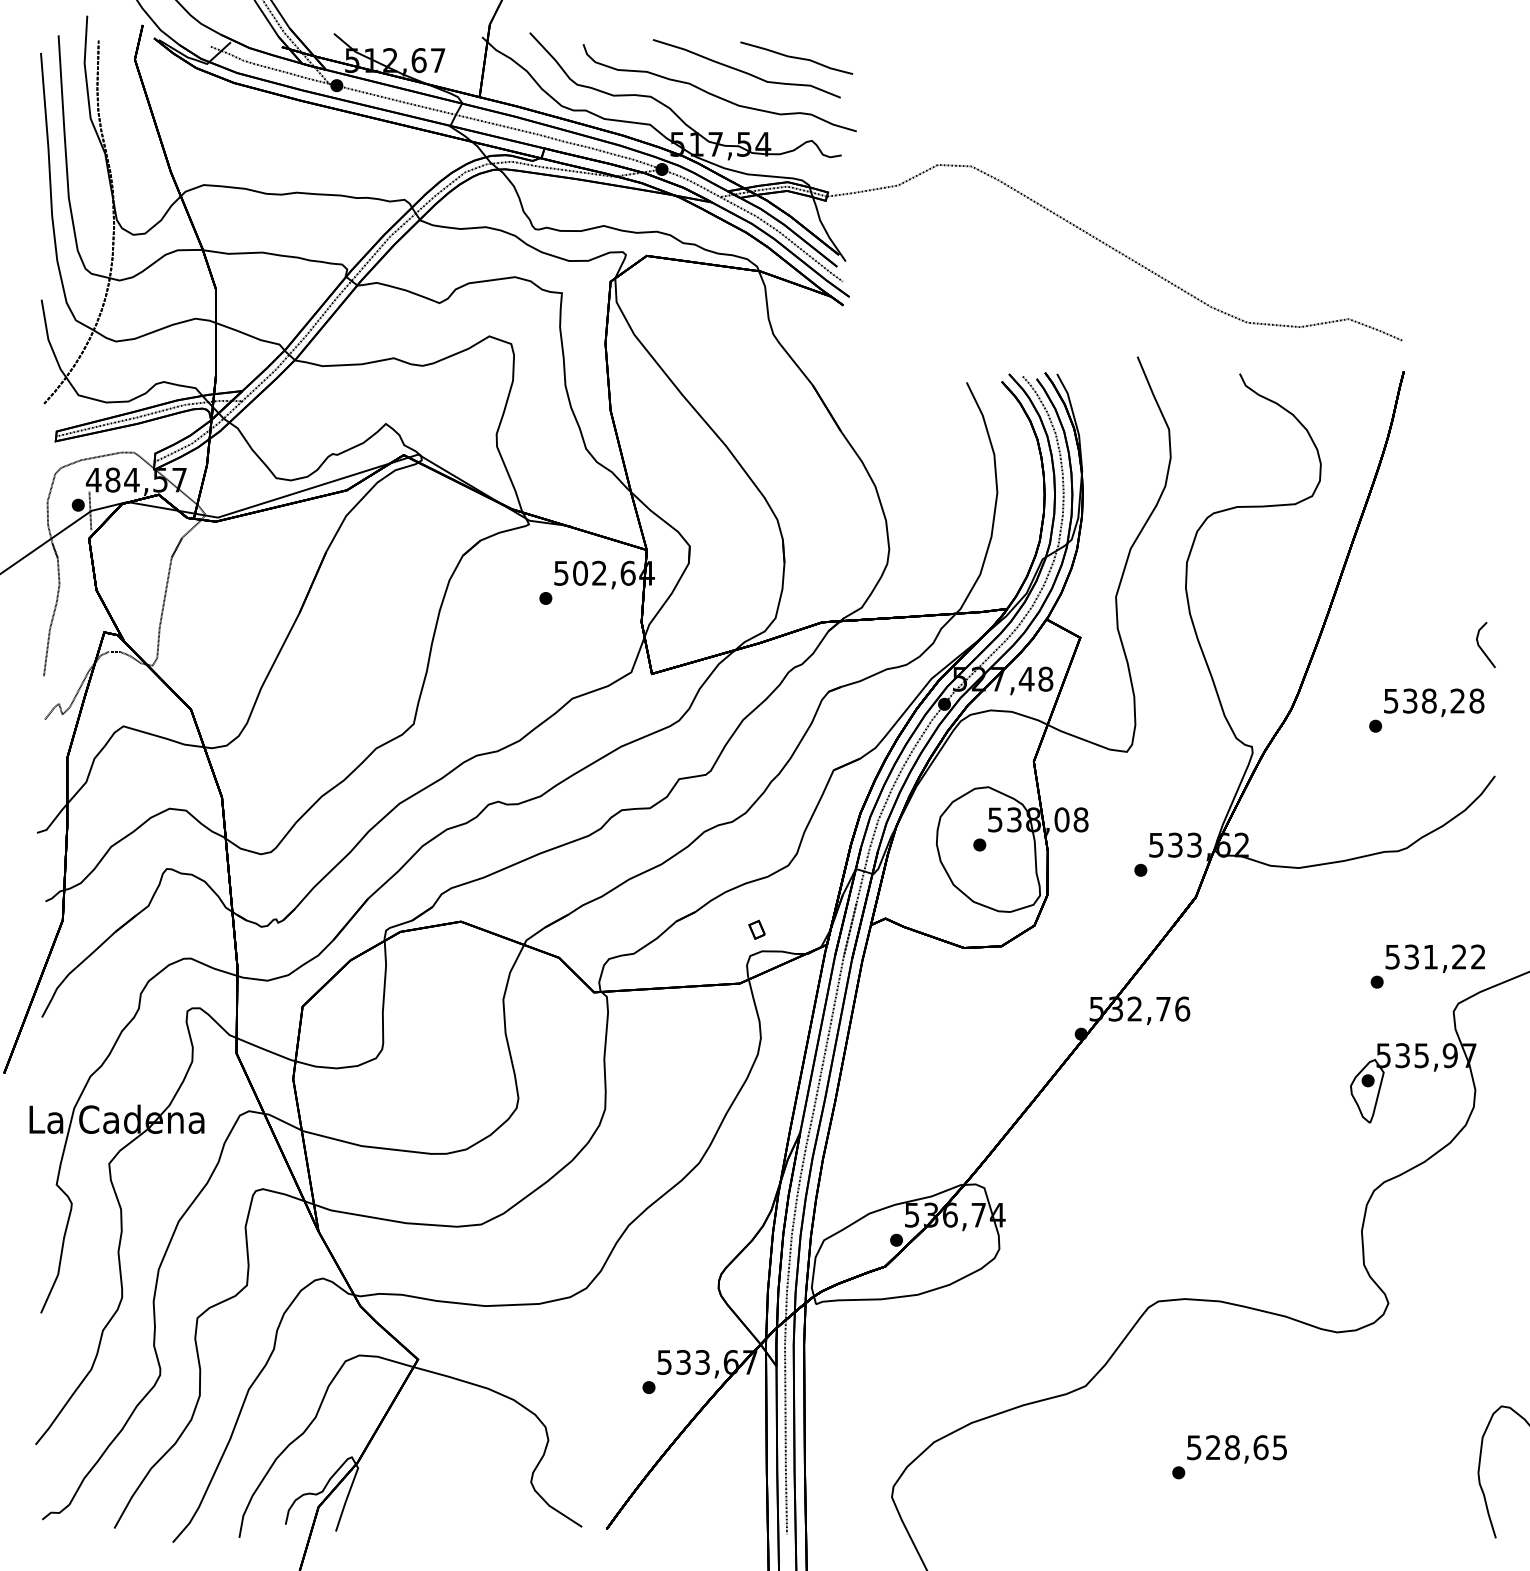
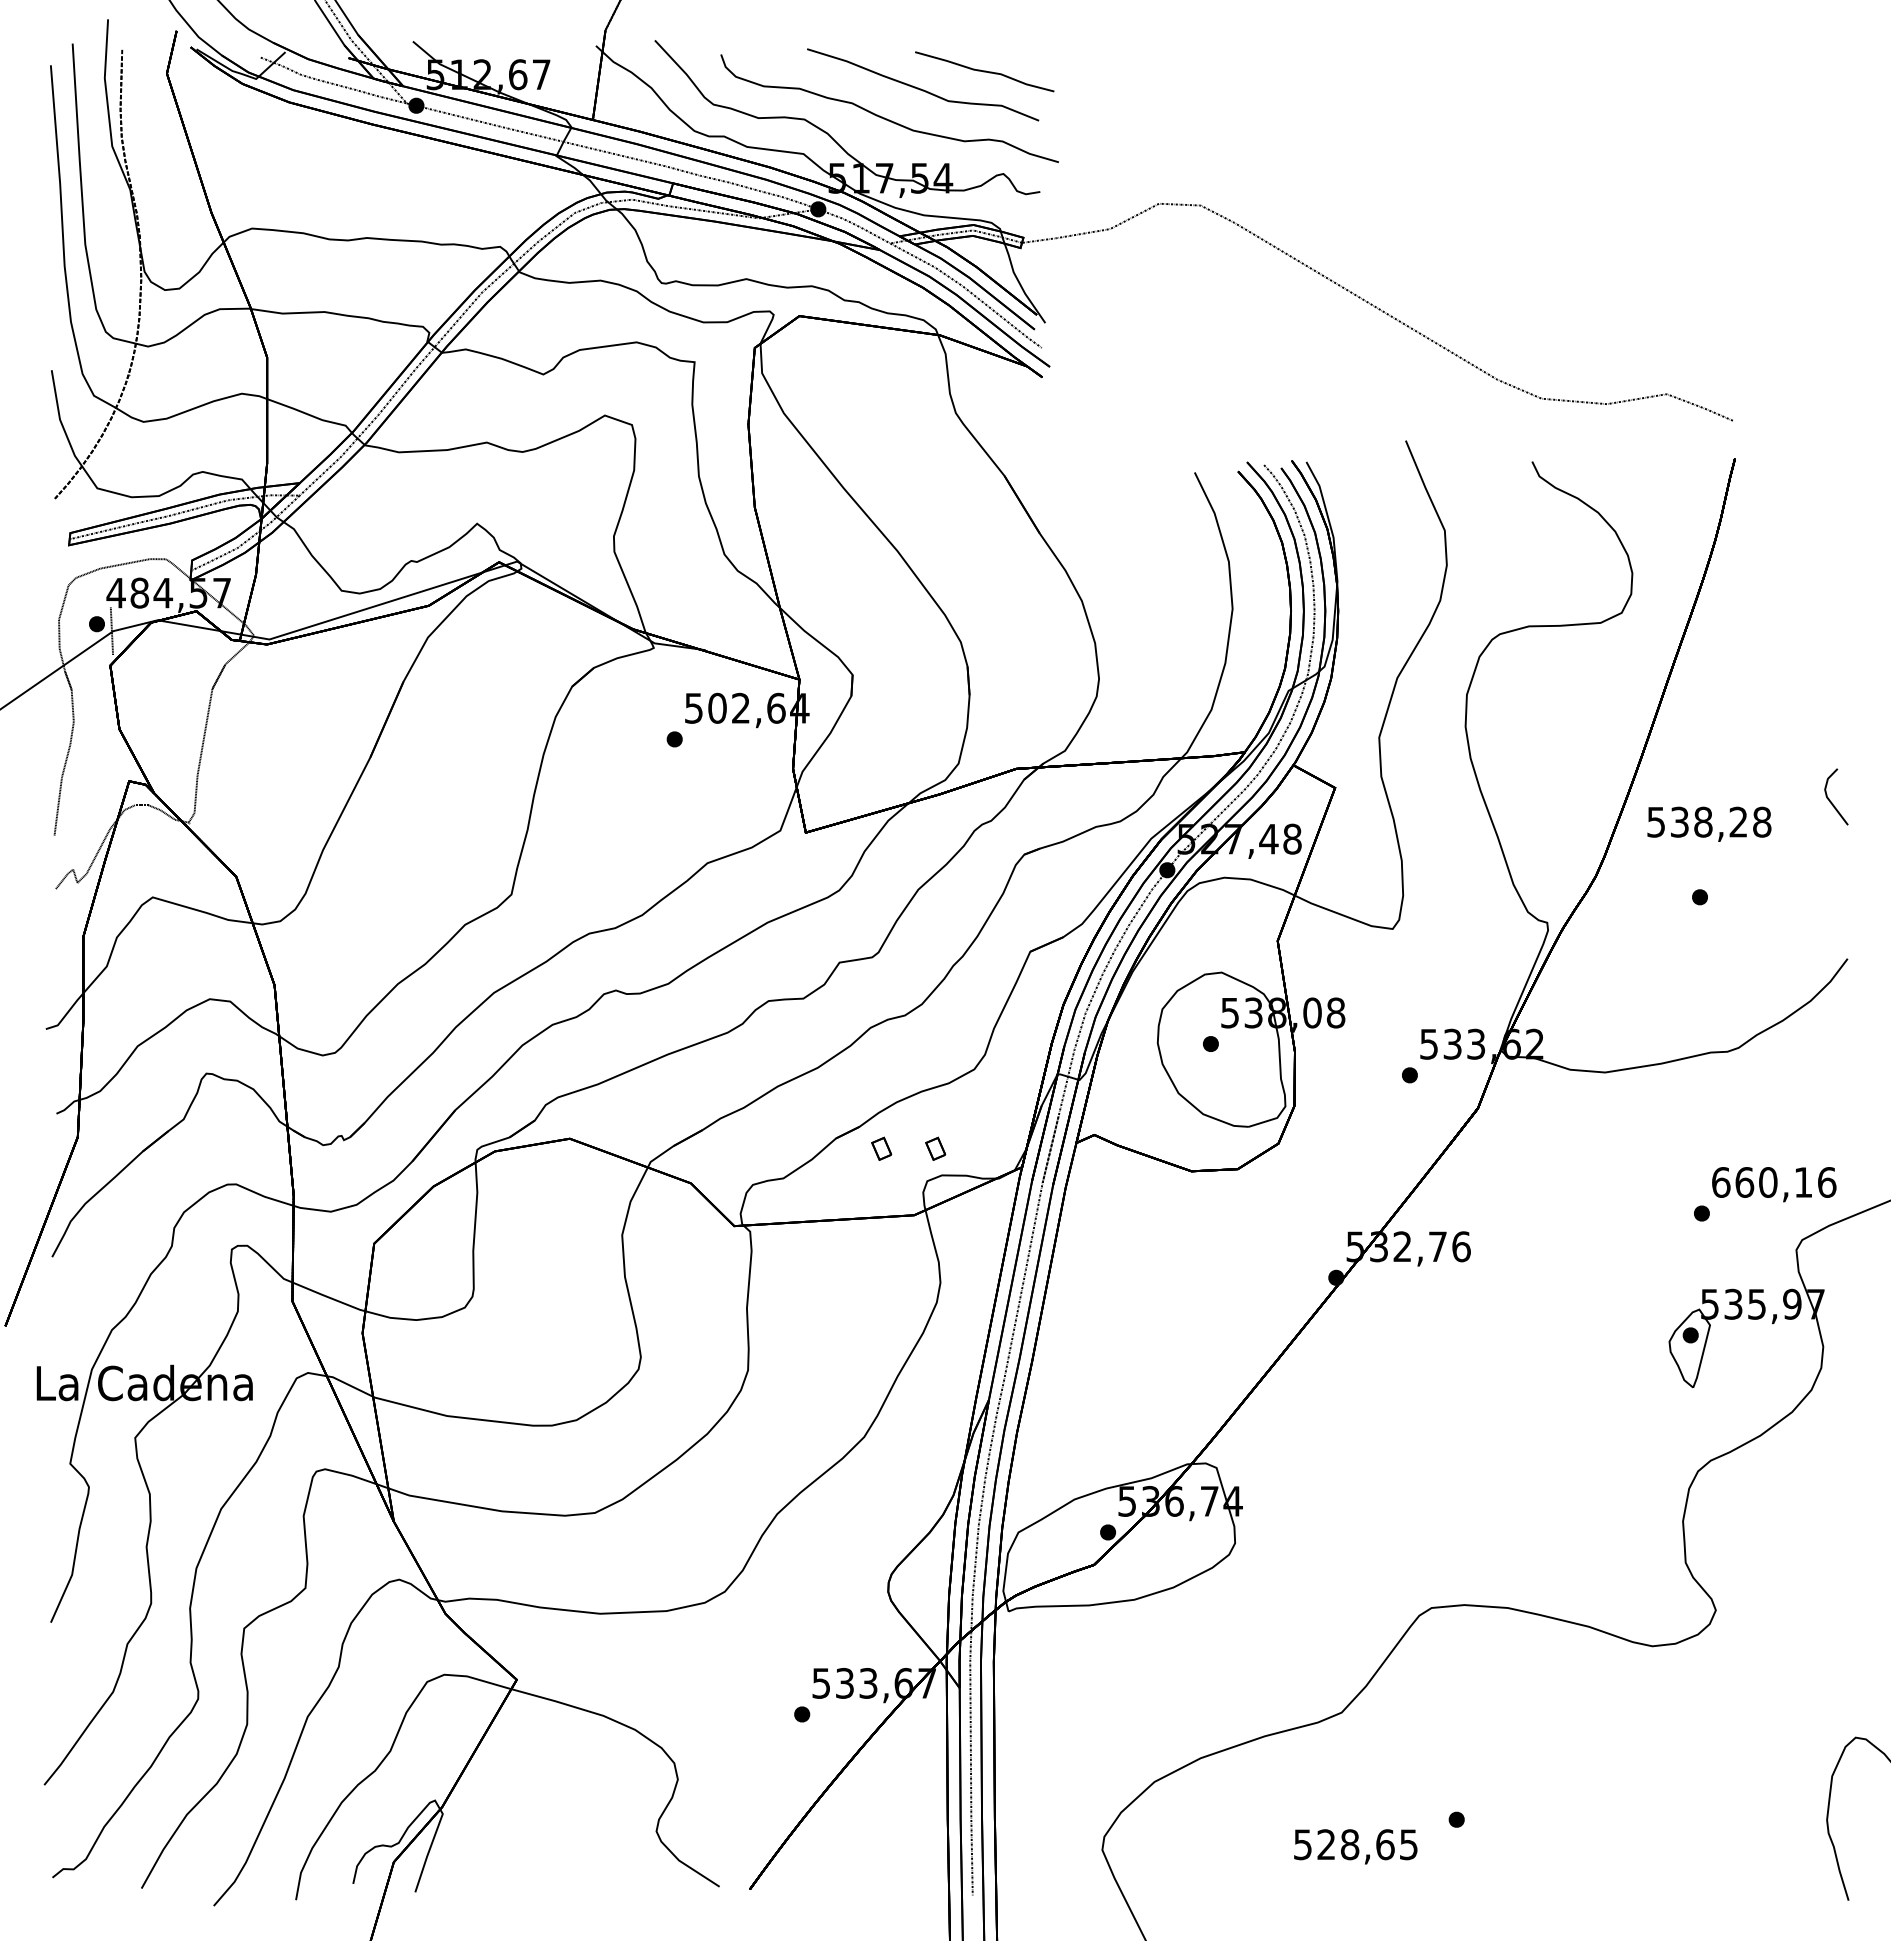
text: (1434, 702) -> (1709, 823), moved
part: (713, 929) -> (881, 1148), added
text: (1435, 957) -> (1774, 1182), 531,22 -> 660,16
text: (1236, 1449) -> (1355, 1846), moved

